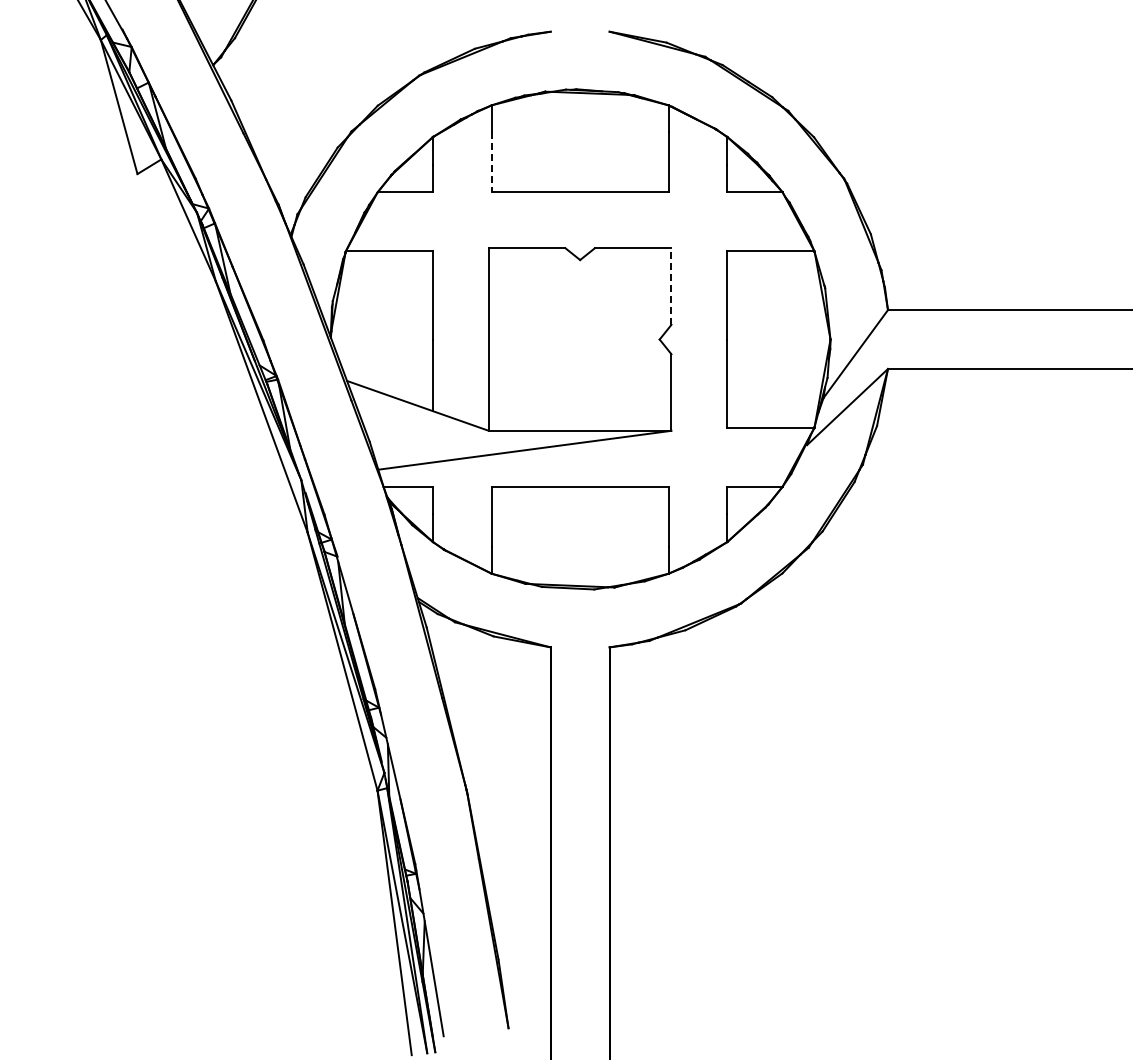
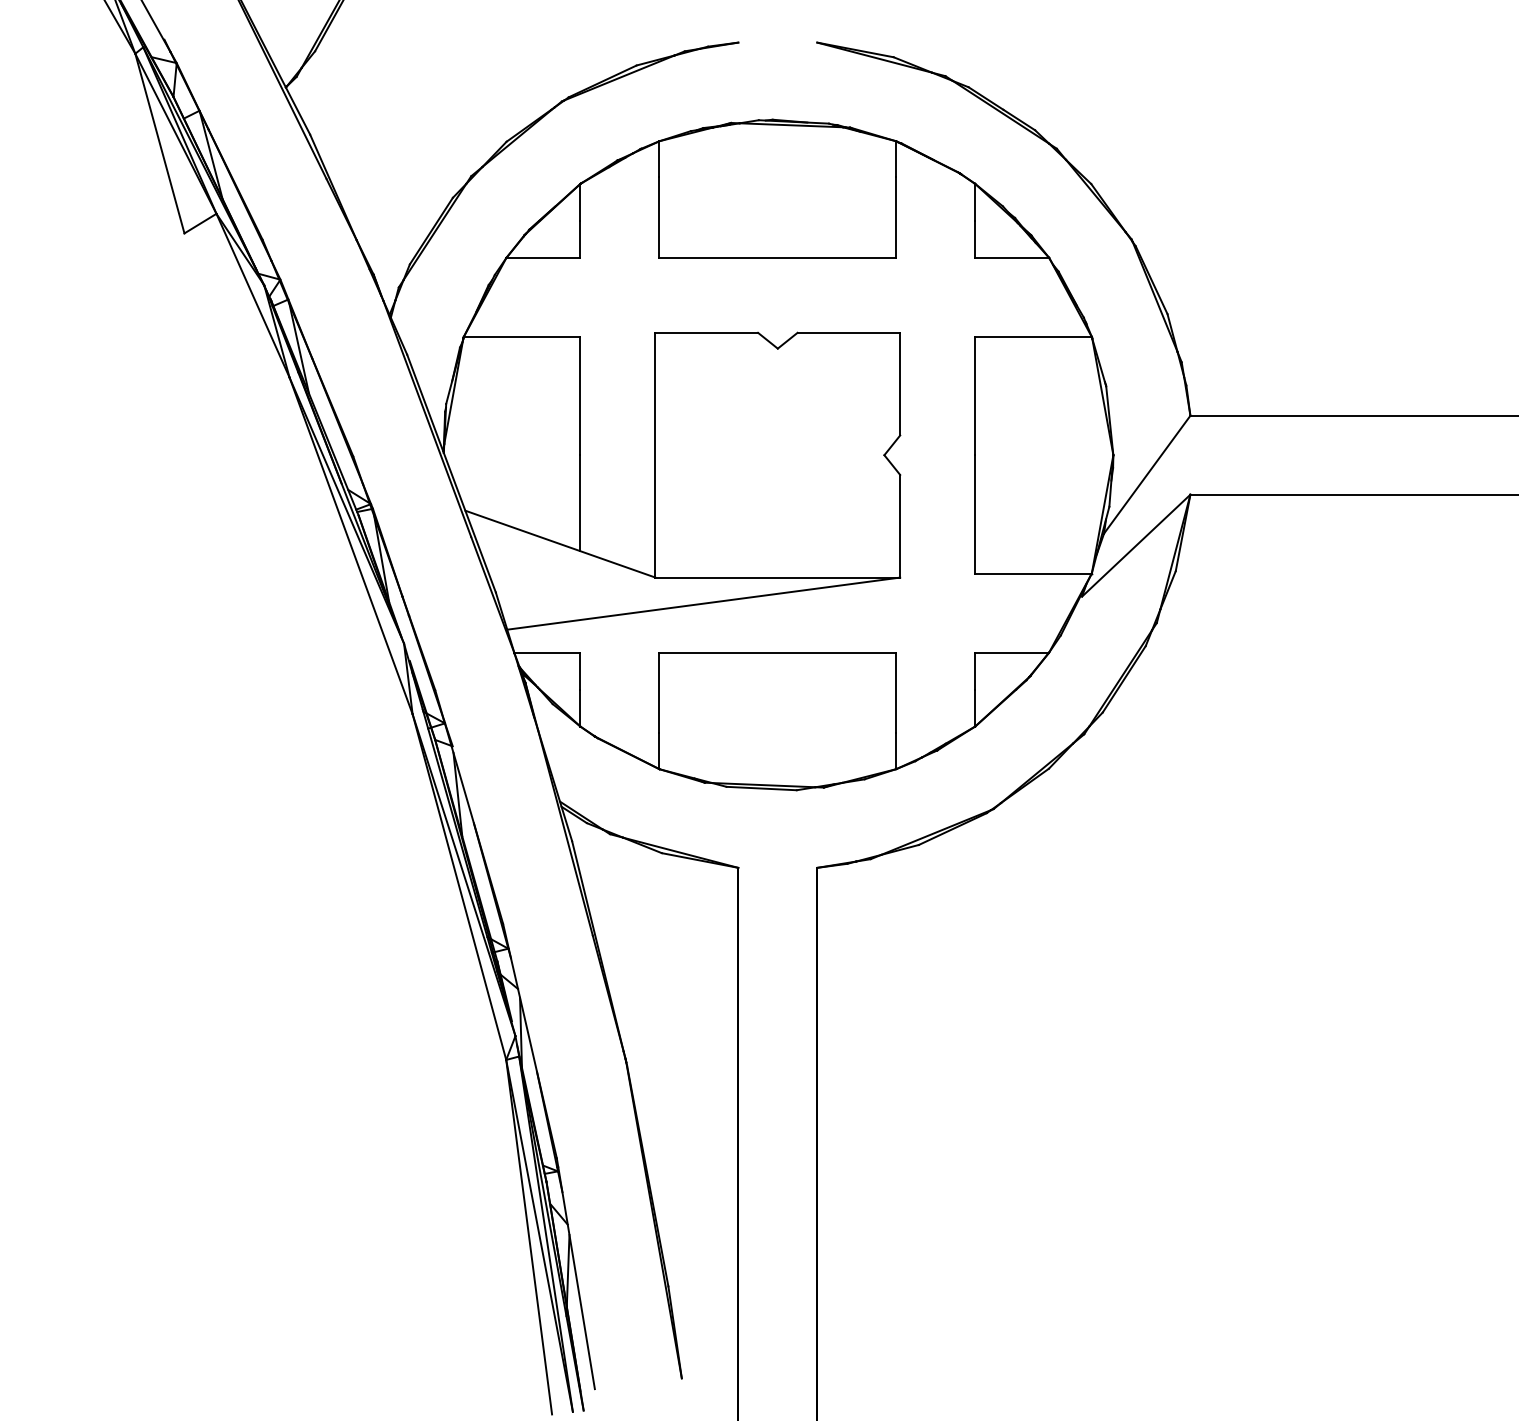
line: (491, 162) -> (658, 217), dashed -> solid
line: (671, 286) -> (900, 384), dashed -> solid

